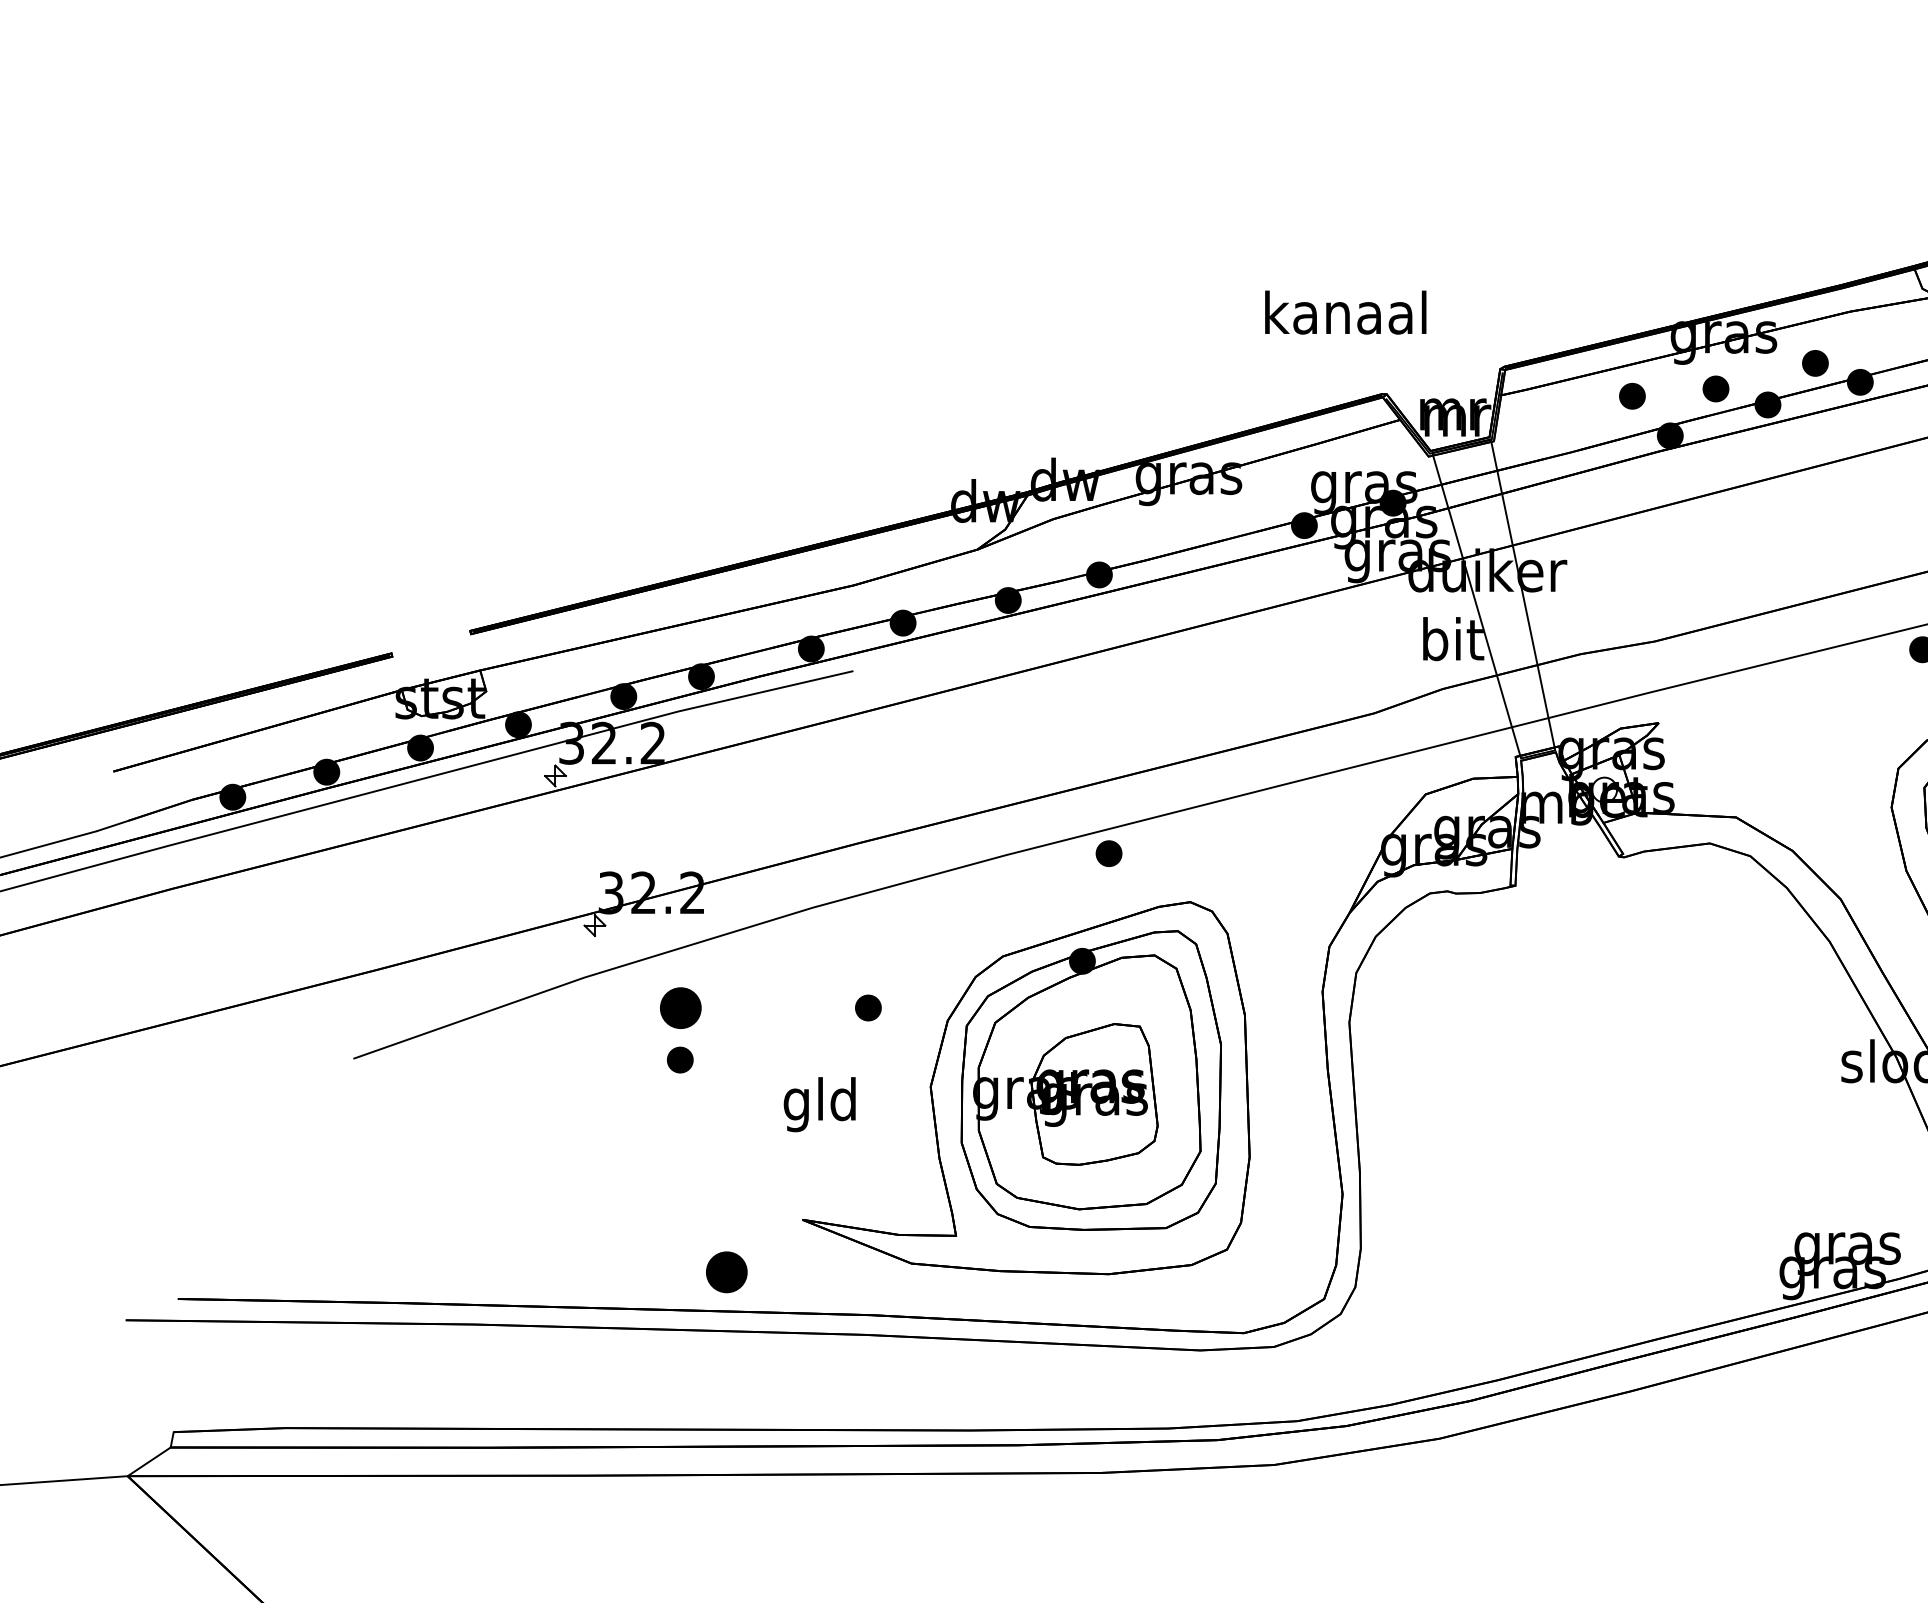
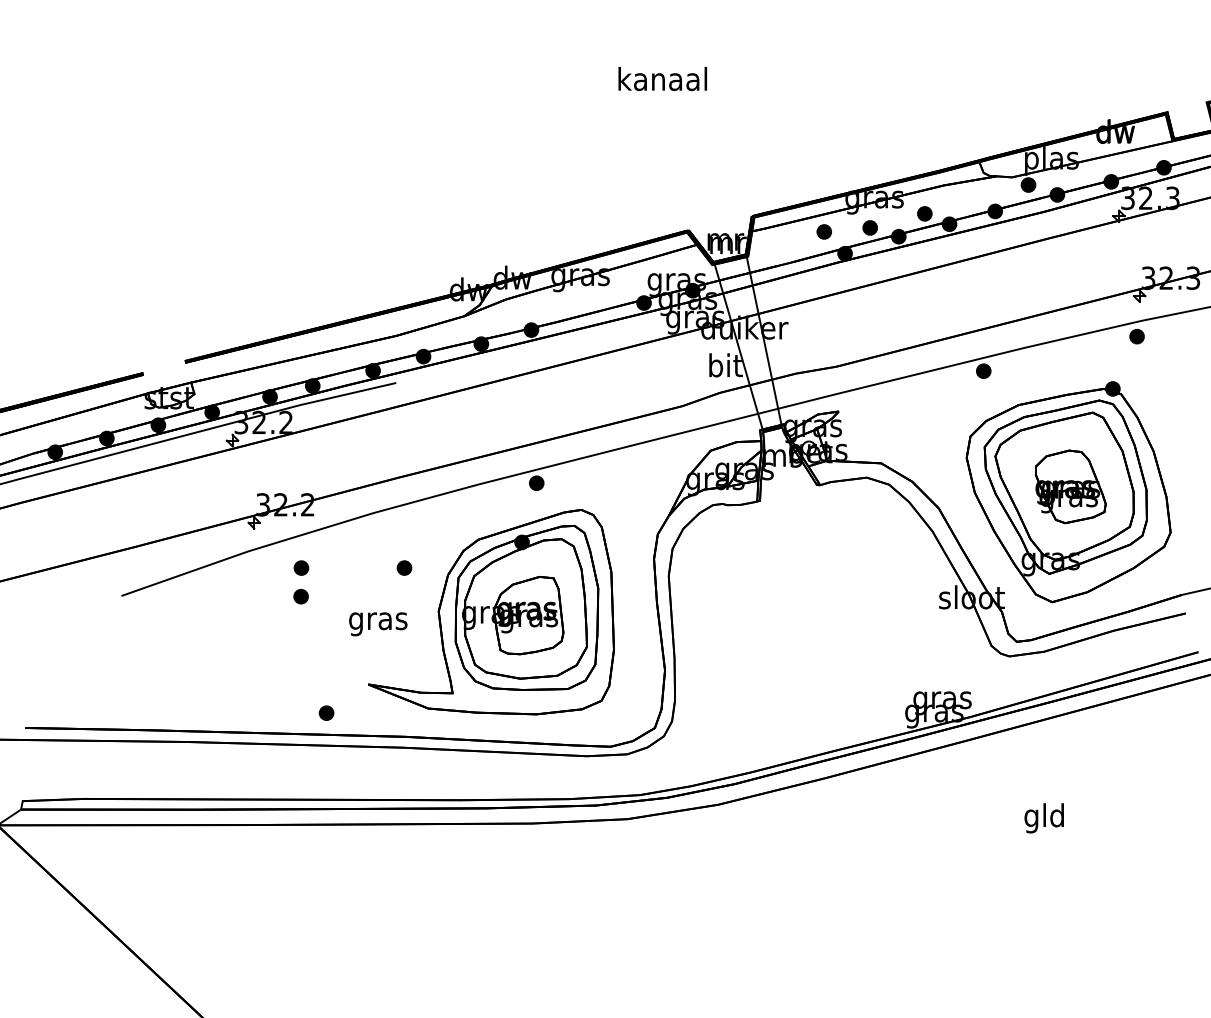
text: (1345, 311) -> (662, 78), moved
part: (680, 1006) -> (301, 567), size x0.62
text: (821, 1105) -> (378, 621), gld -> gras
part: (726, 1270) -> (326, 712), size x0.62

